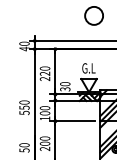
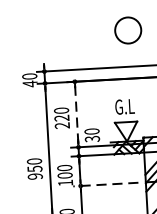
line: (55, 71) -> (76, 114), solid -> dashed
text: (24, 112) -> (35, 175), 550 -> 950
line: (72, 121) -> (105, 185), solid -> dashed

